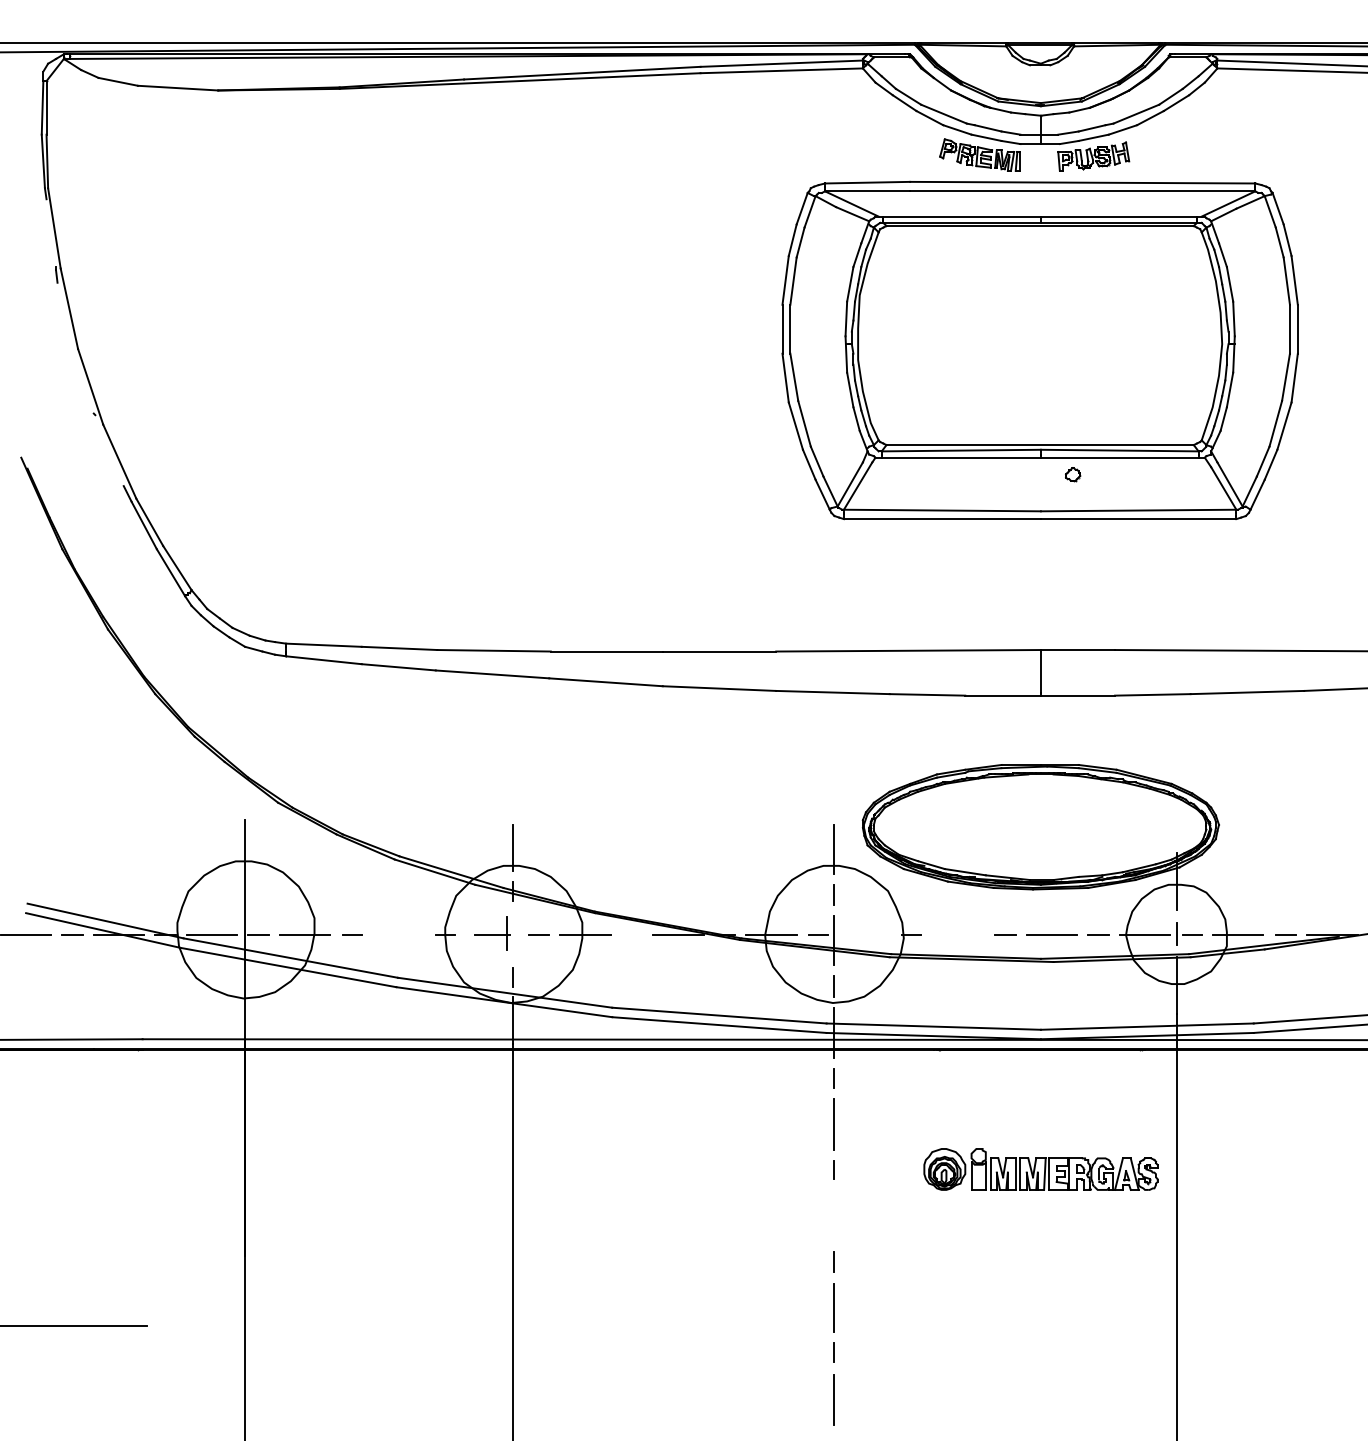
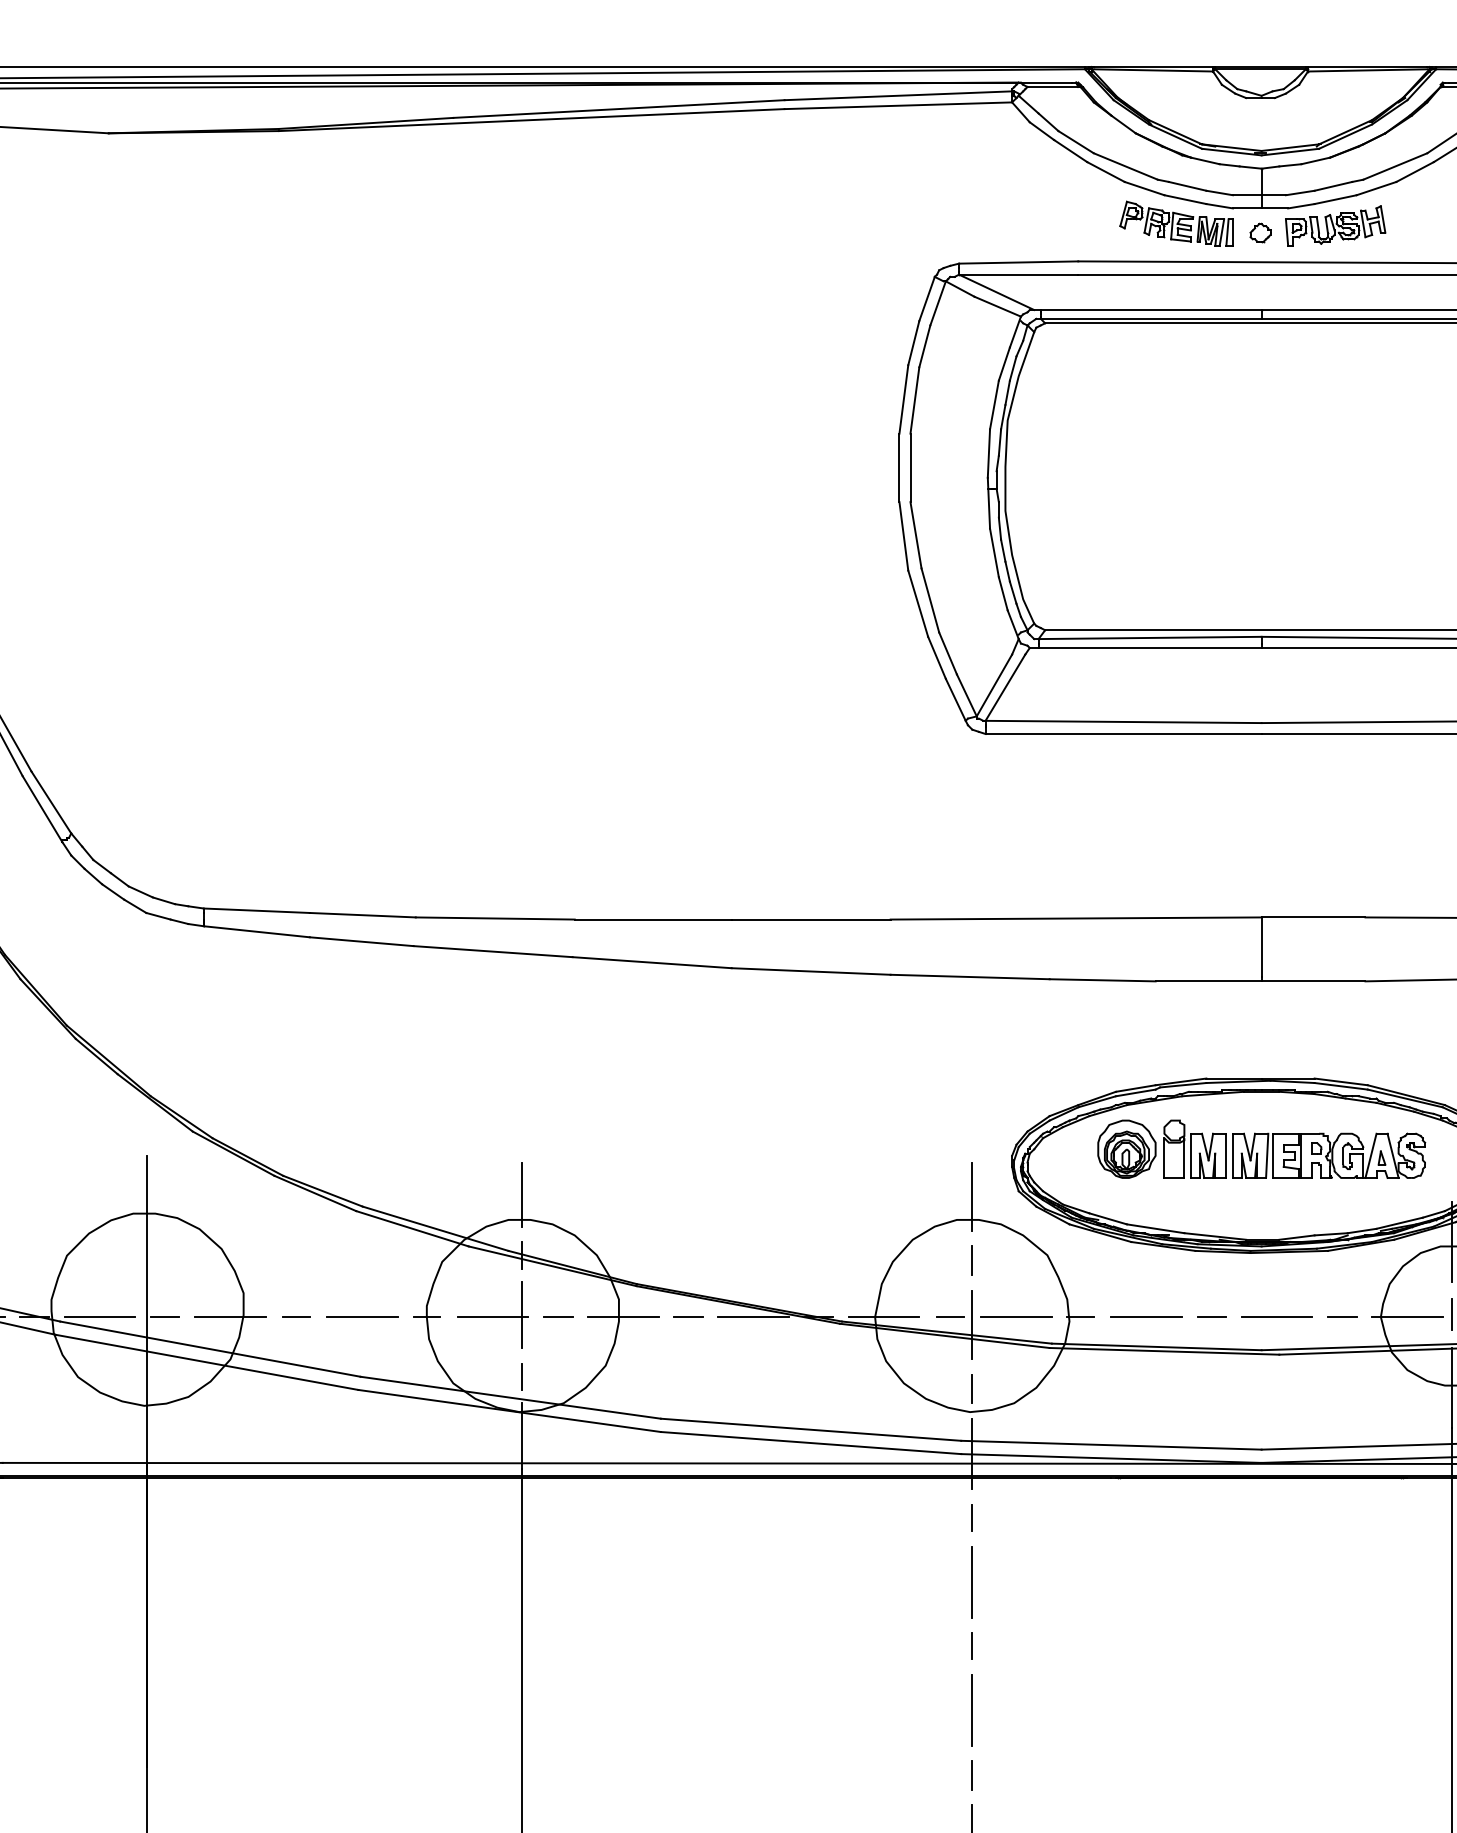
part: (1073, 474) -> (1261, 232), moved
part: (492, 933) -> (493, 1314), size x1.43
line: (631, 934) -> (687, 1316), added
line: (399, 935) -> (362, 1317), added
line: (865, 935) -> (1015, 1317), added
line: (958, 935) -> (1146, 1317), added
part: (1040, 1169) -> (1261, 1149), moved
line: (834, 1215) -> (972, 1709), added

